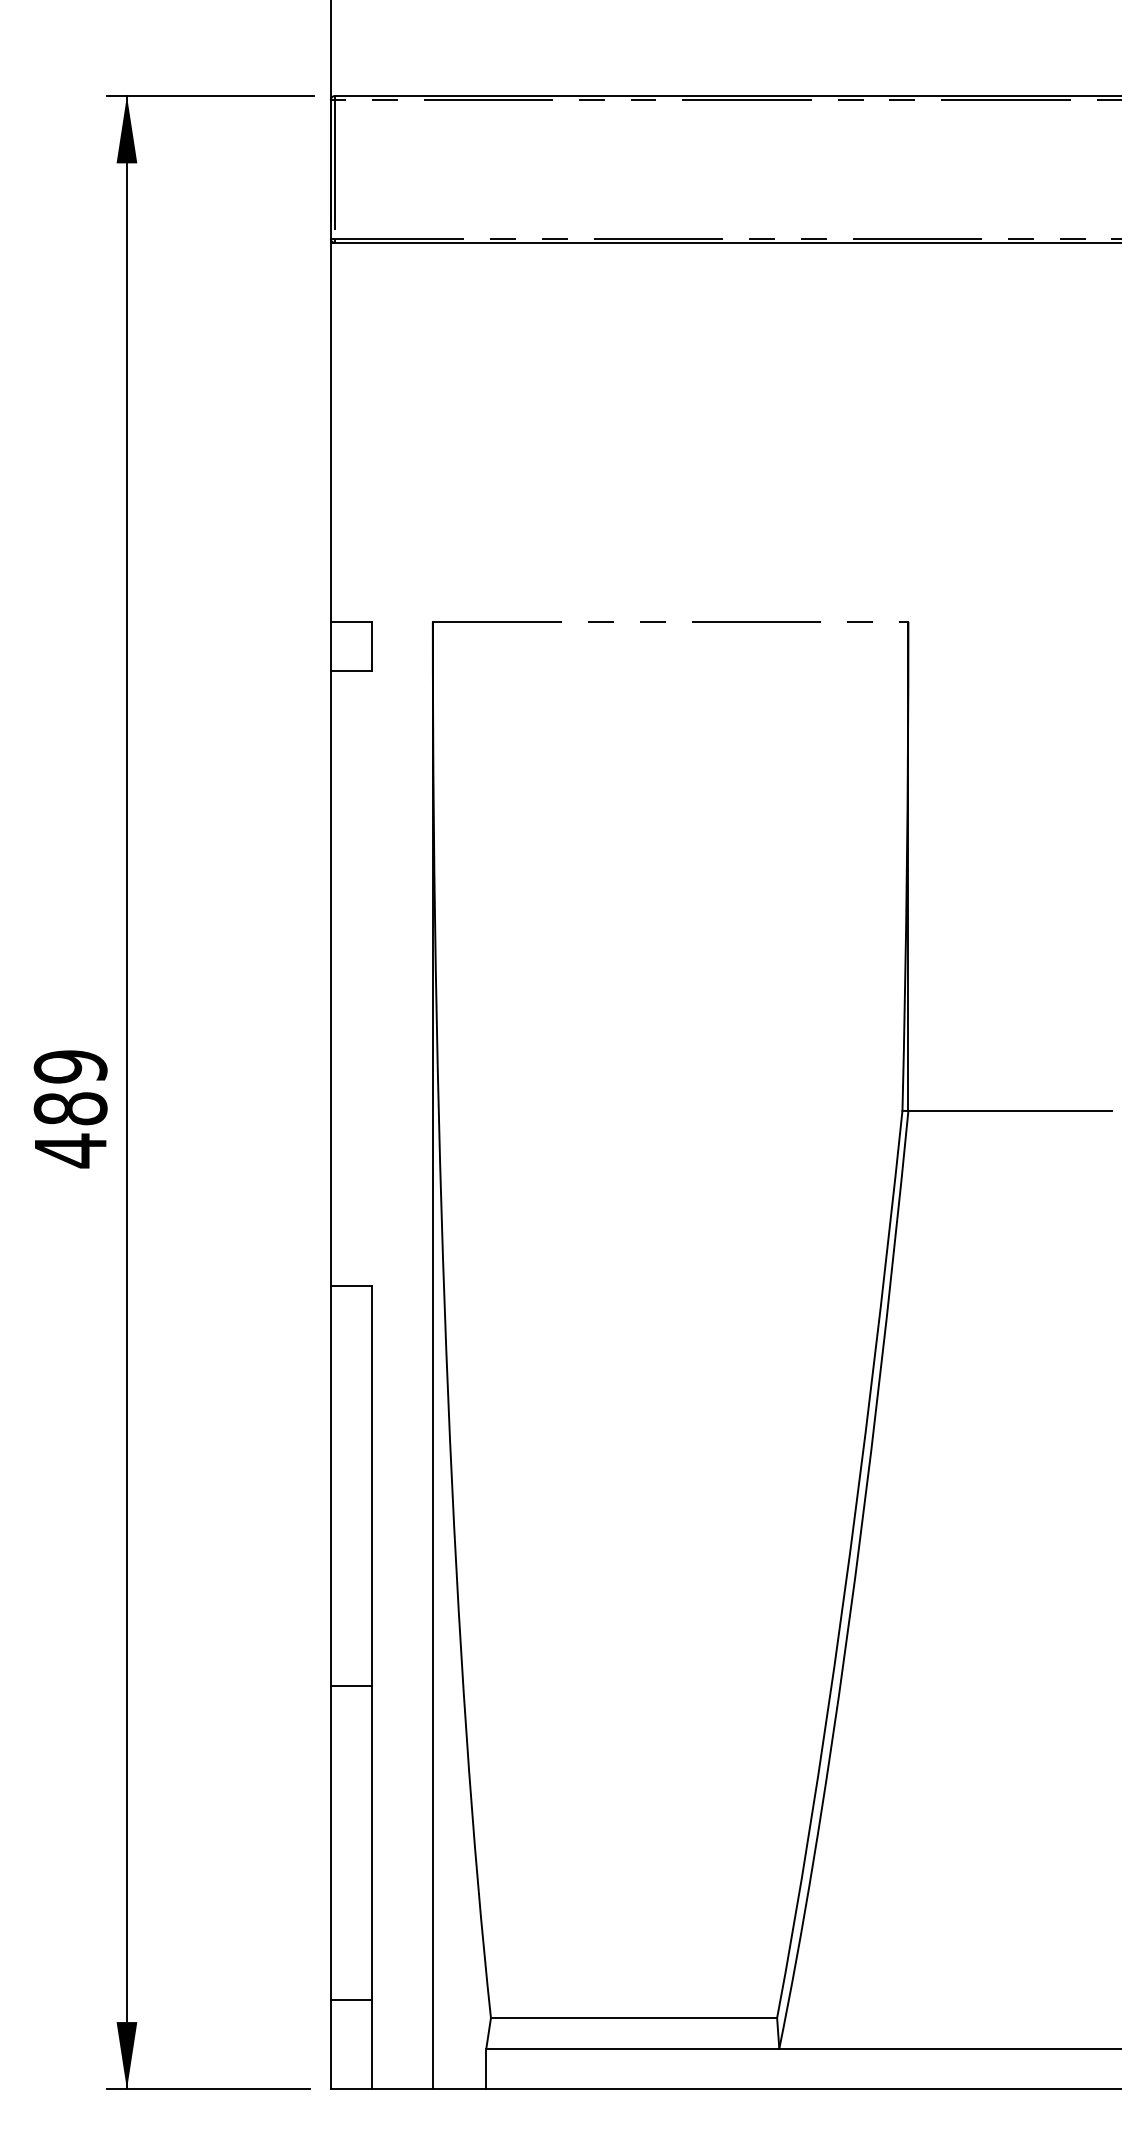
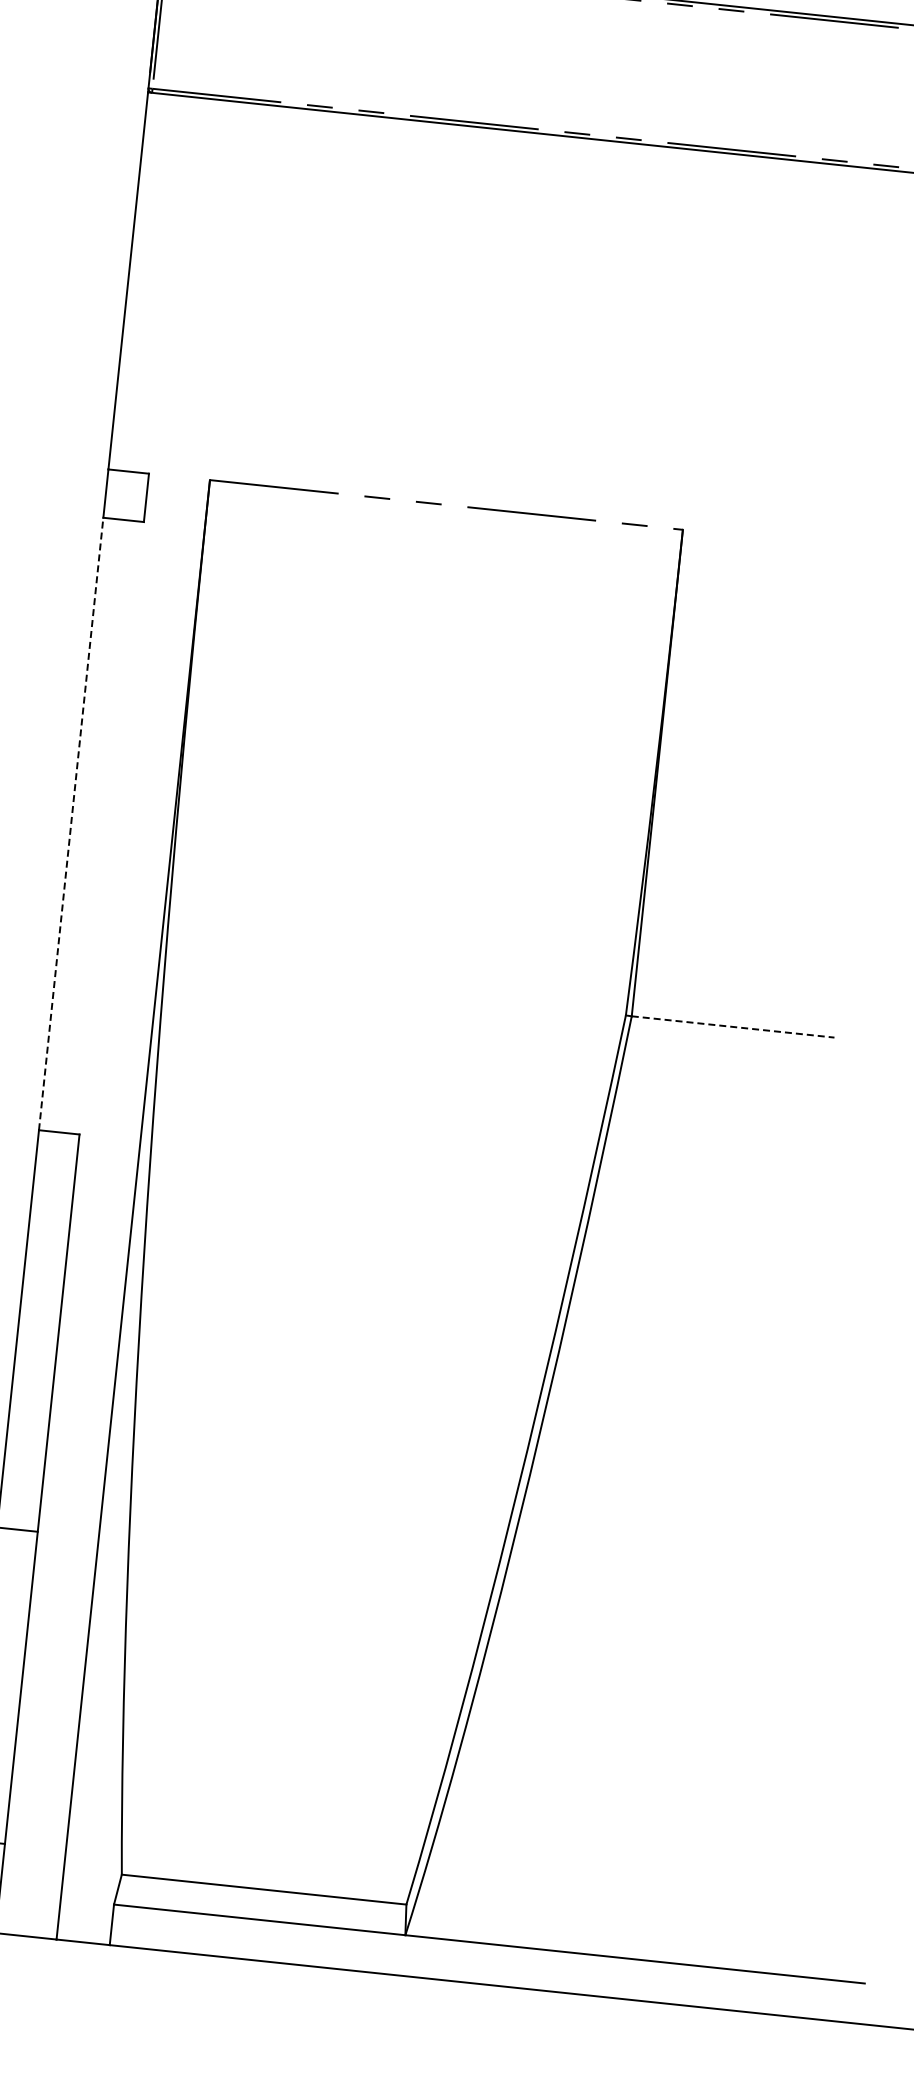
line: (330, 978) -> (70, 824), solid -> dashed
line: (1010, 1111) -> (733, 1027), solid -> dashed

